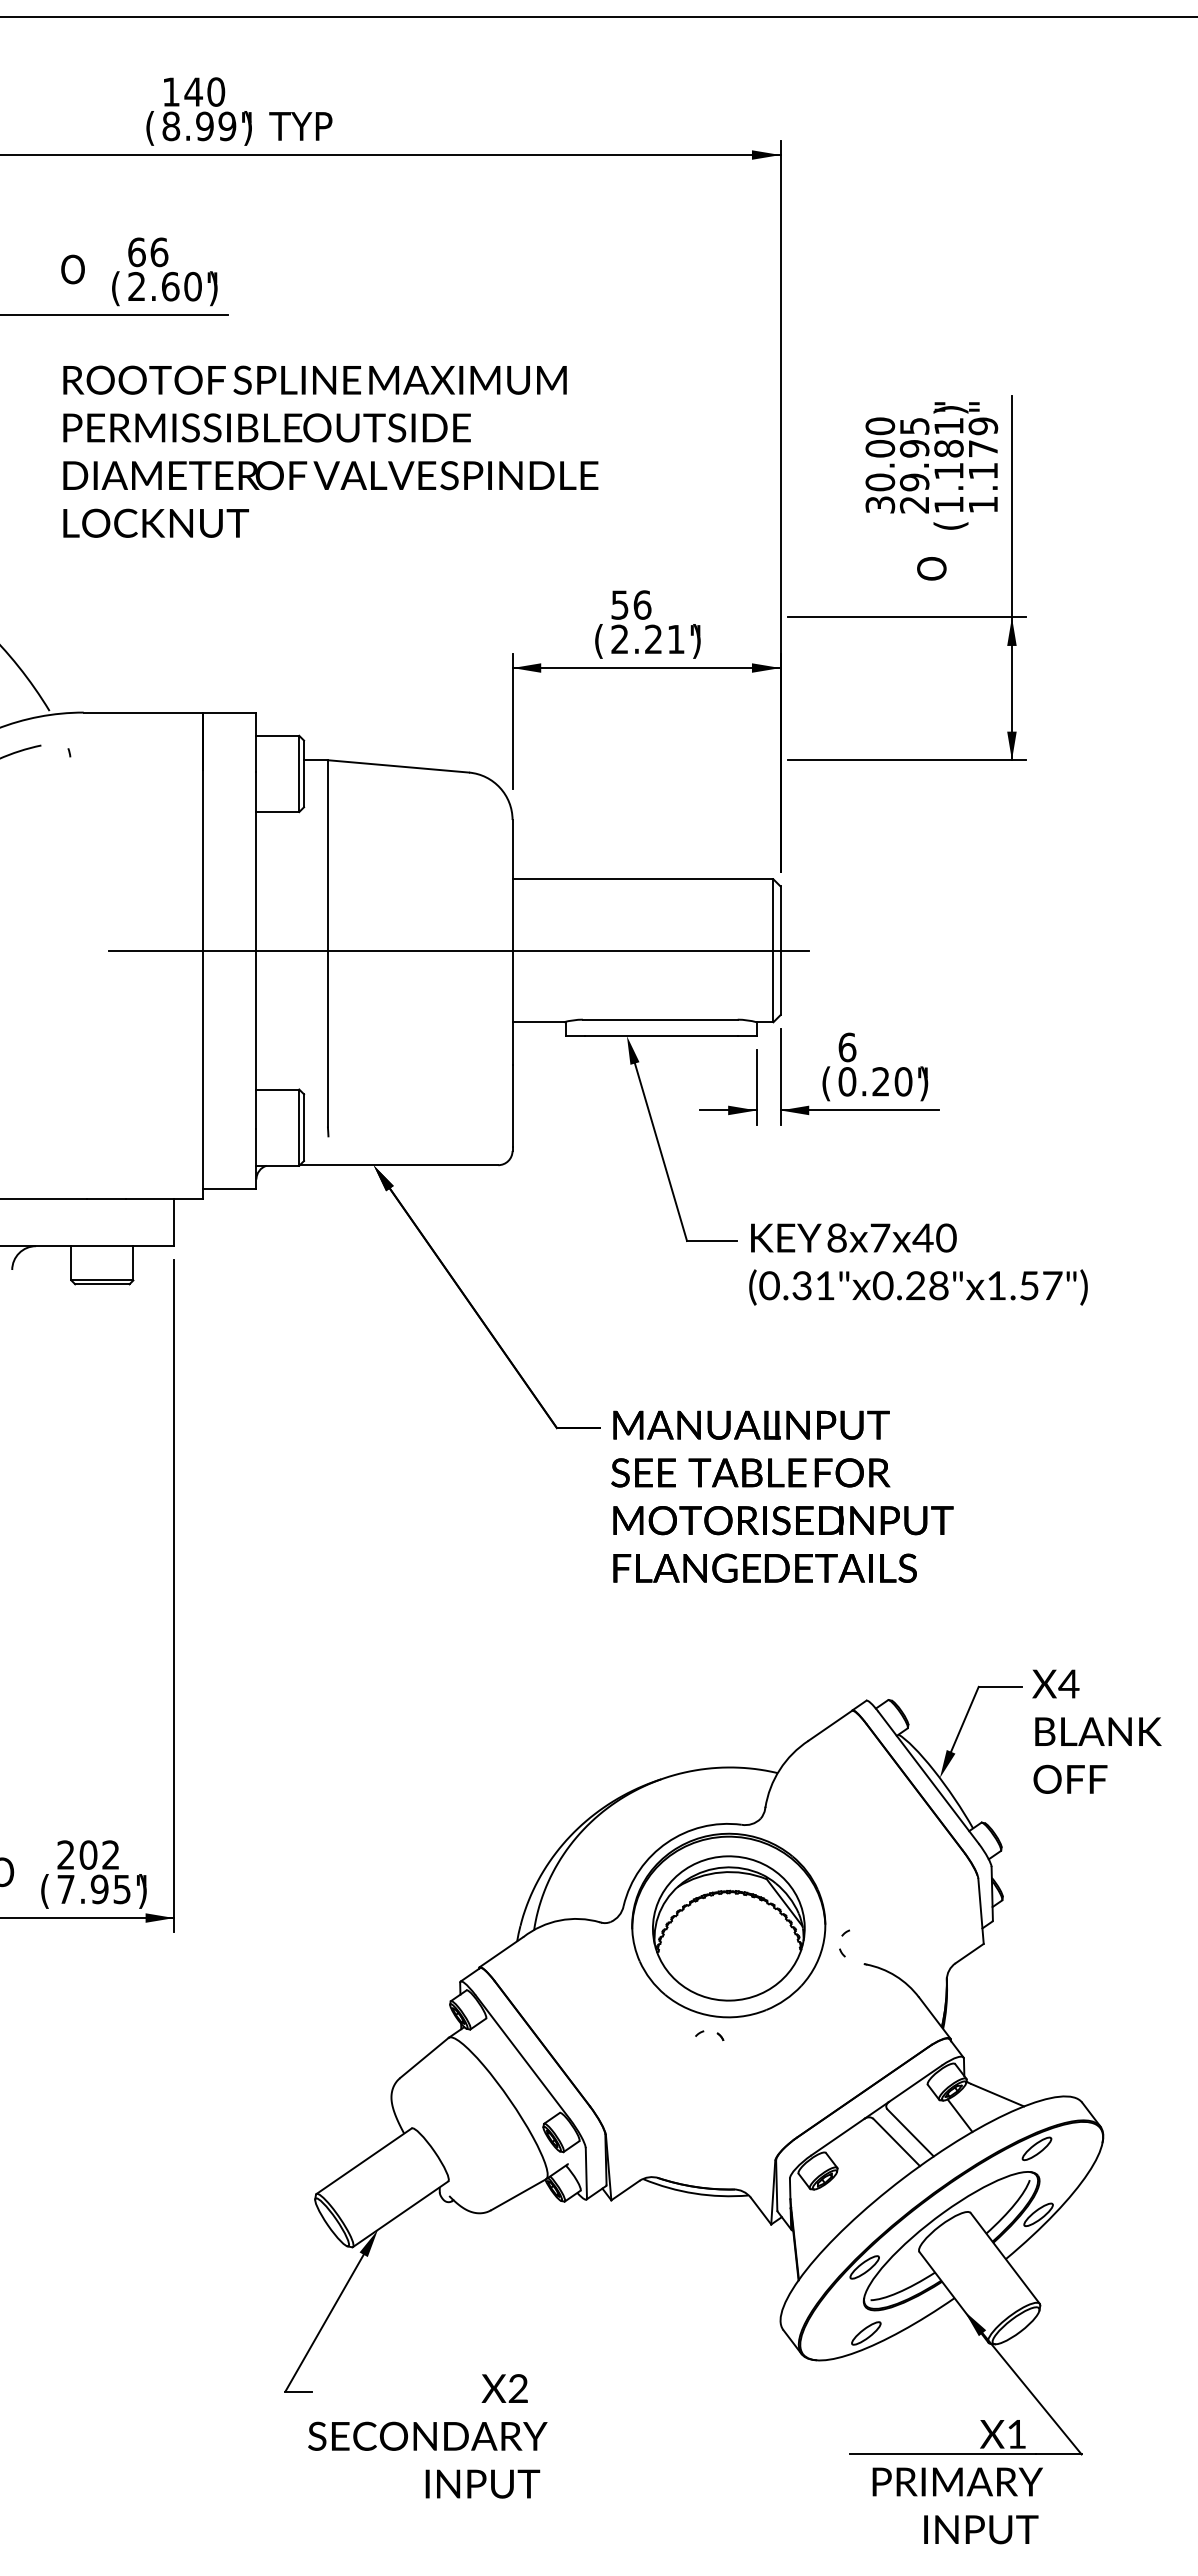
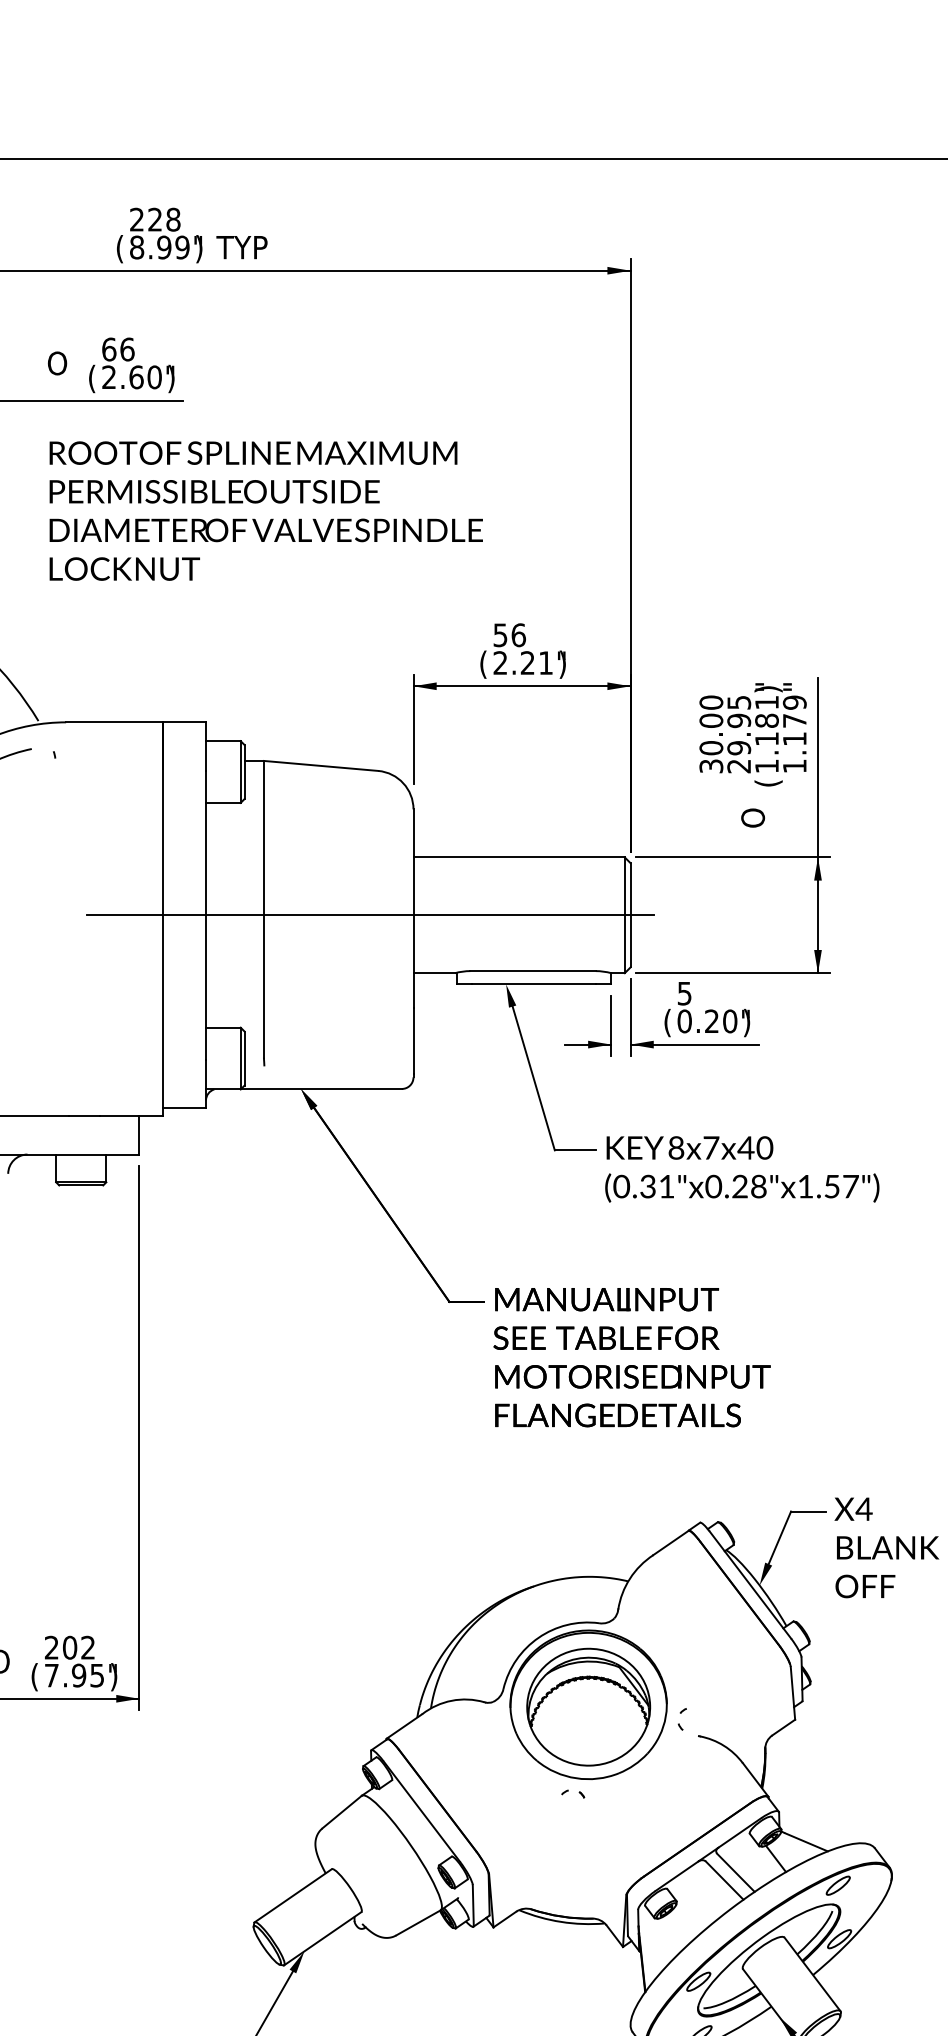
text: (193, 91) -> (155, 219), 140 -> 228
part: (917, 572) -> (741, 821), moved
text: (847, 1047) -> (684, 993), 6 -> 5

